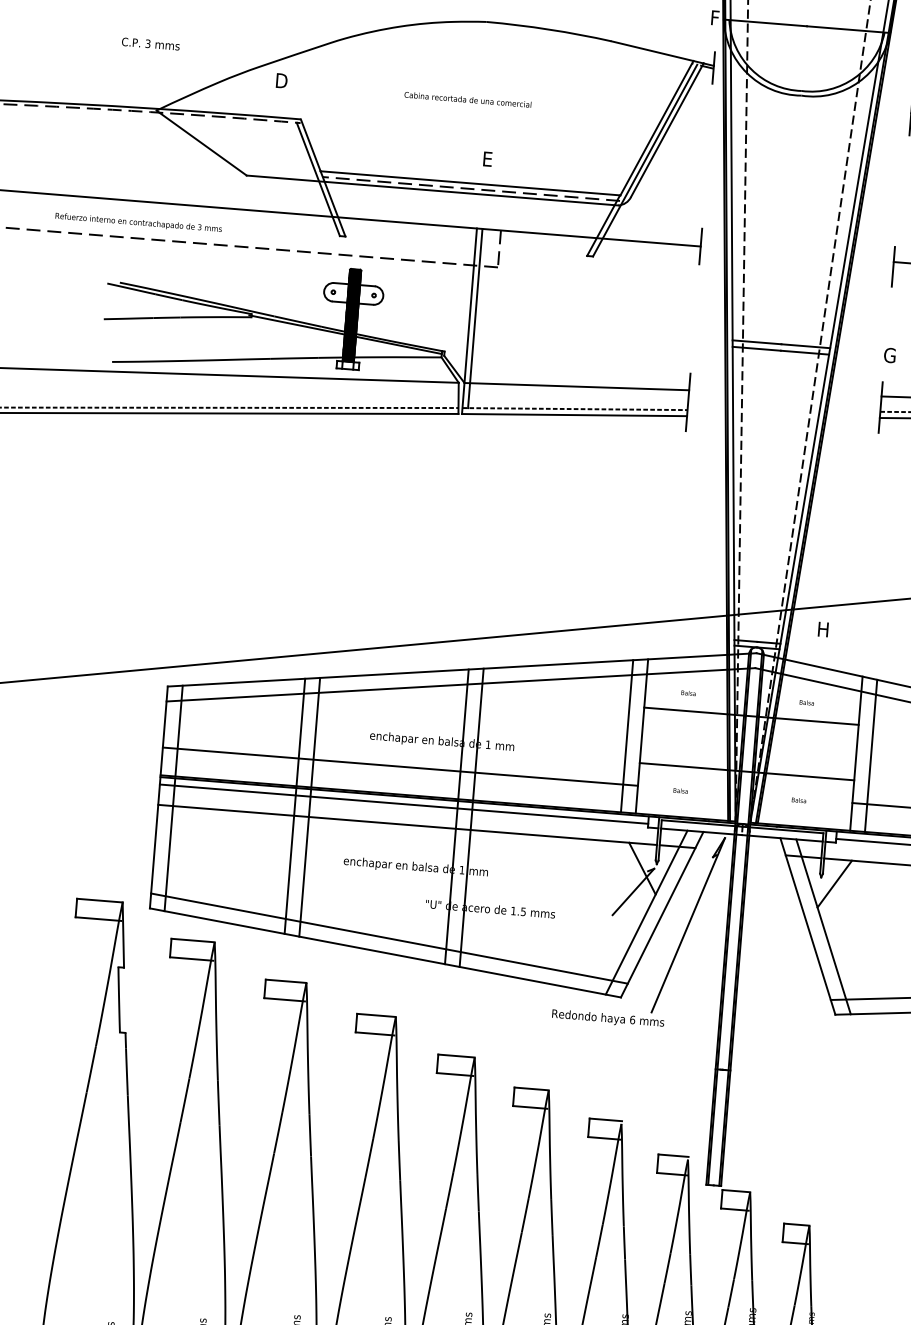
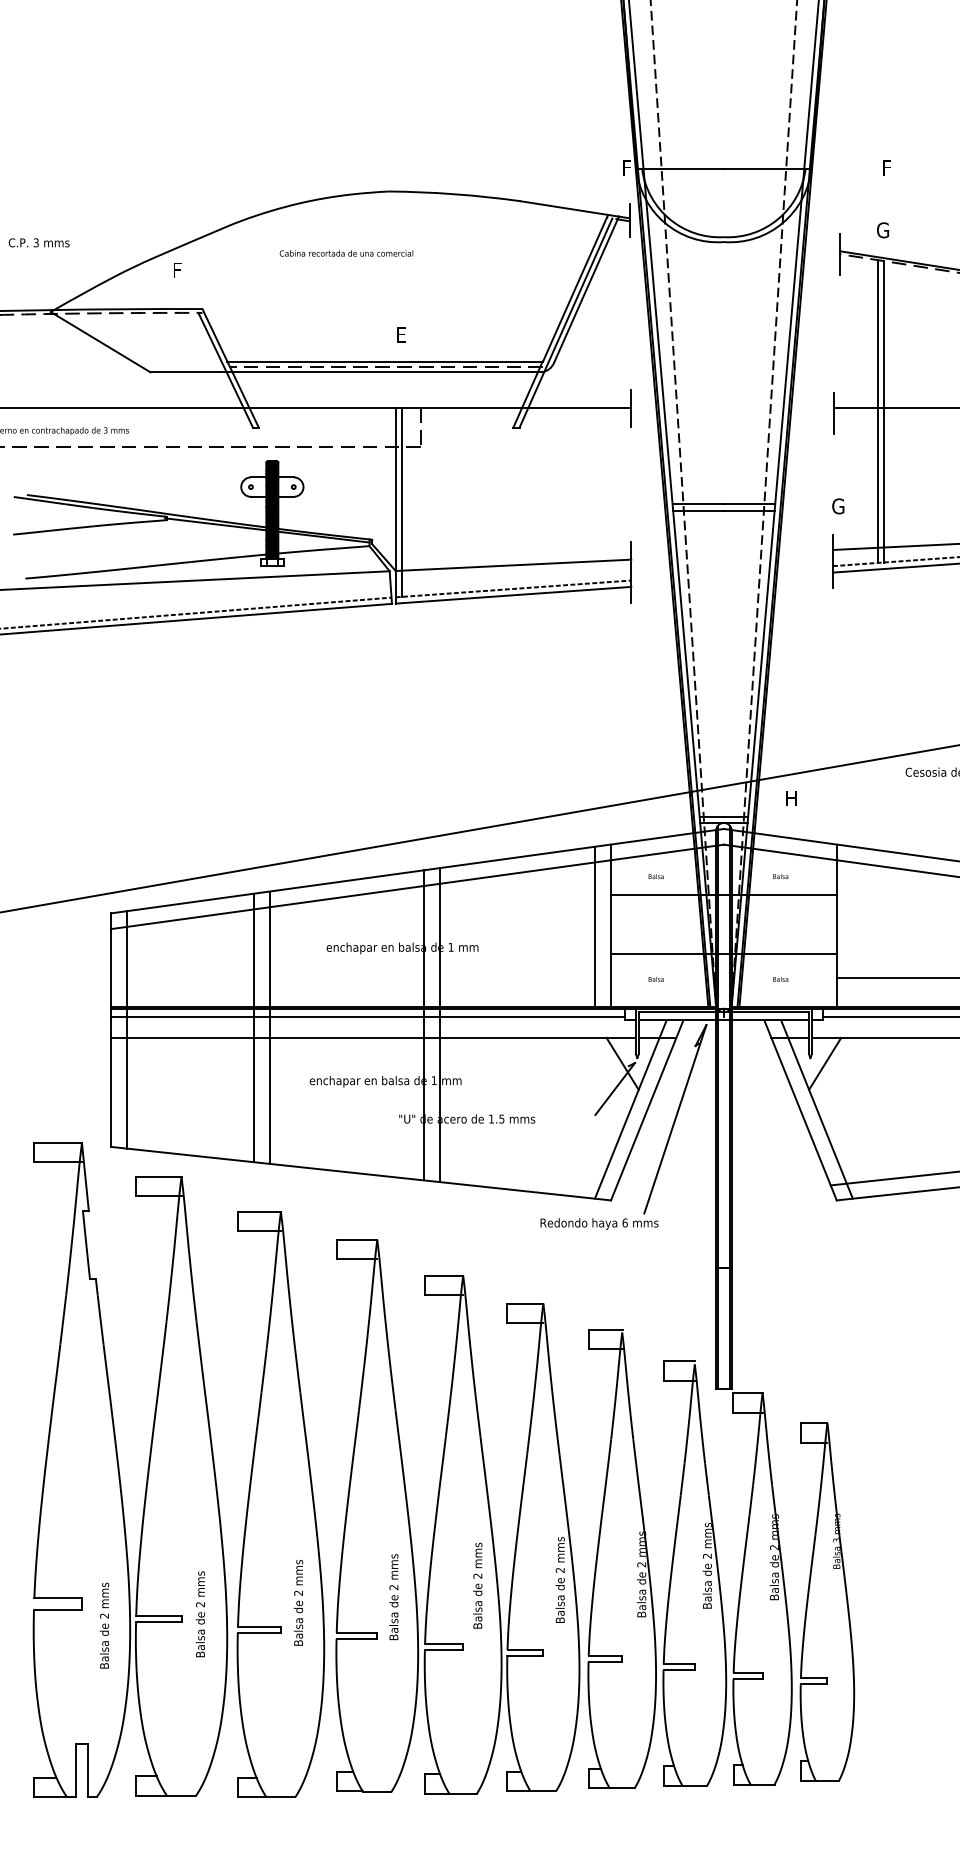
text: (282, 81) -> (179, 270), D -> F
text: (467, 99) -> (346, 253), moved
line: (871, 755) -> (852, 926), removed
line: (399, 766) -> (360, 977), removed
line: (388, 938) -> (363, 1158), removed

